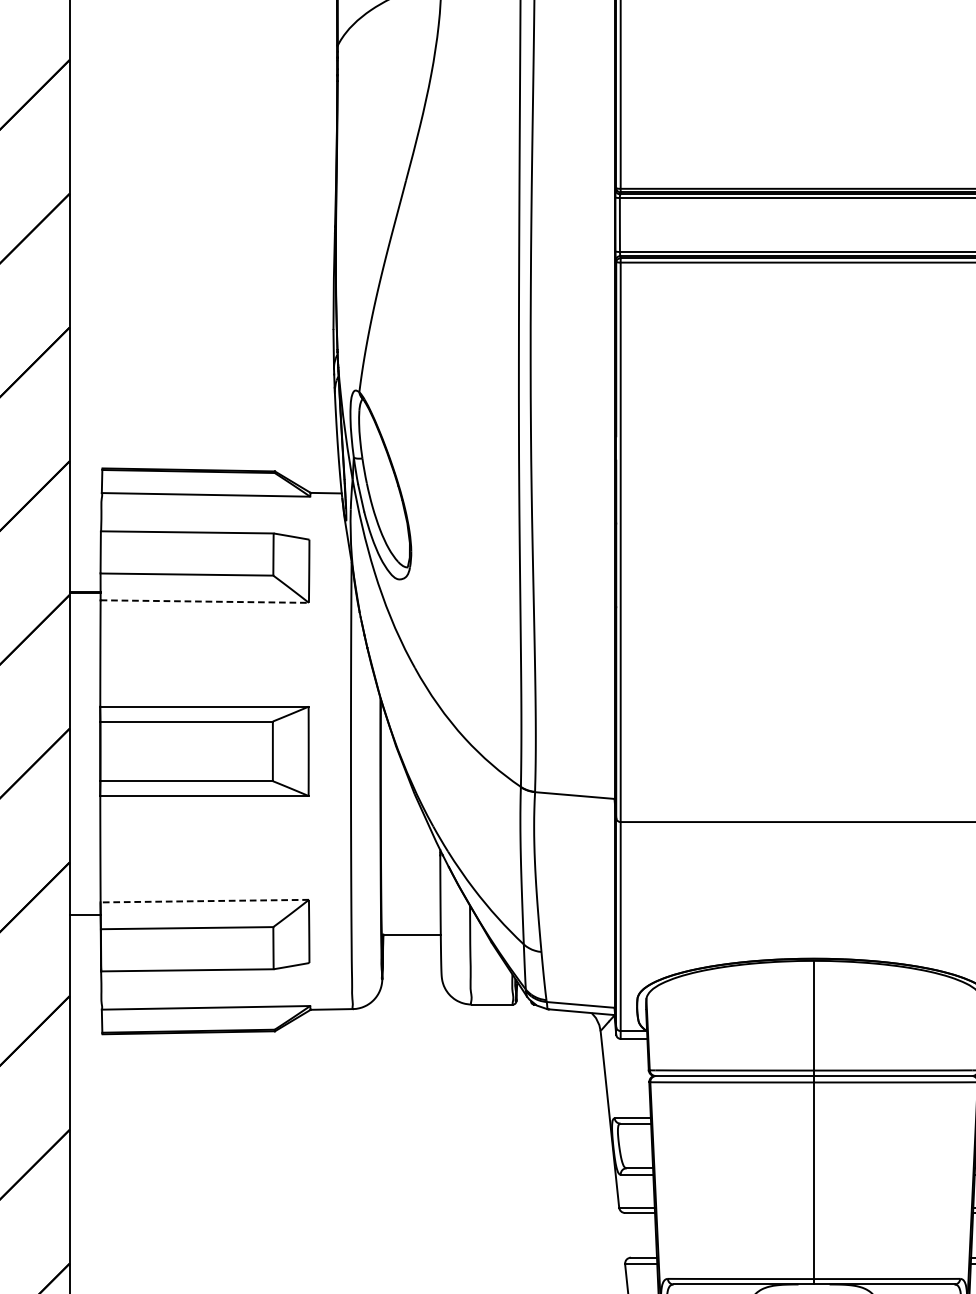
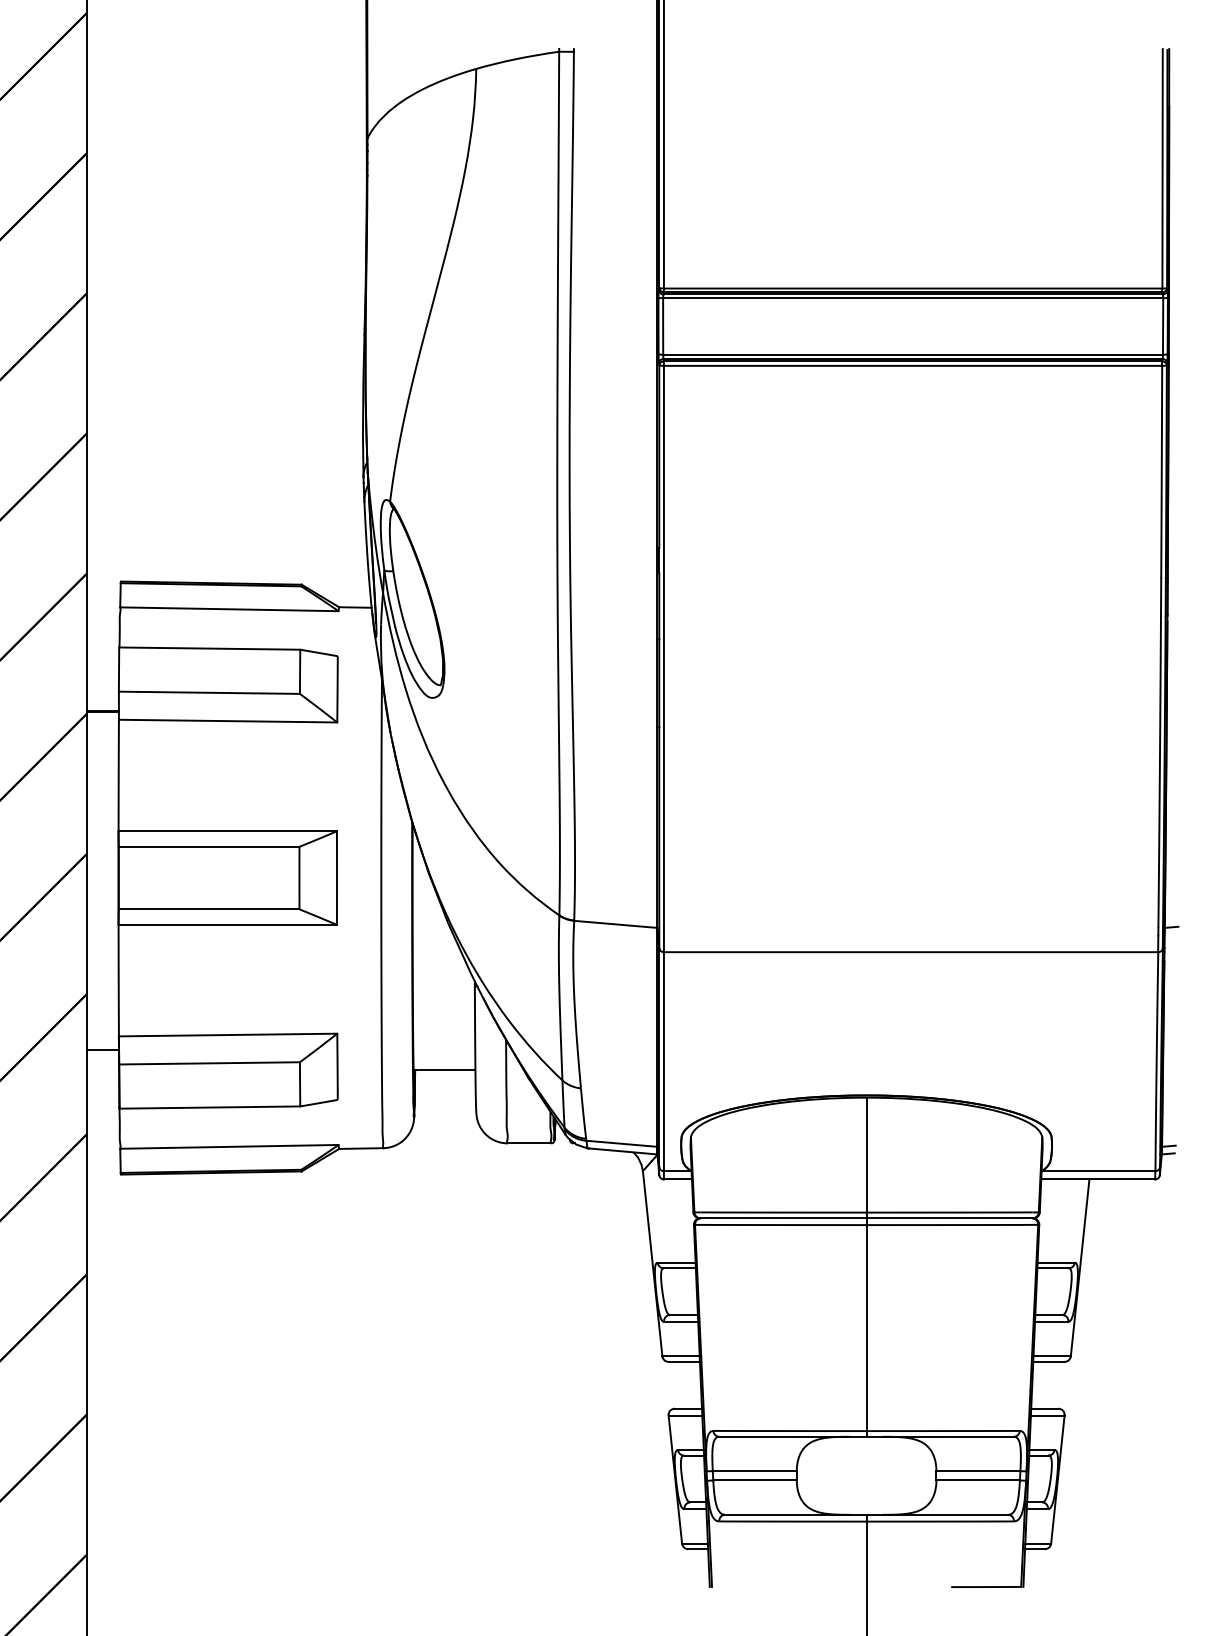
line: (205, 601) -> (228, 721), dashed -> solid
line: (204, 901) -> (227, 1035), dashed -> solid

